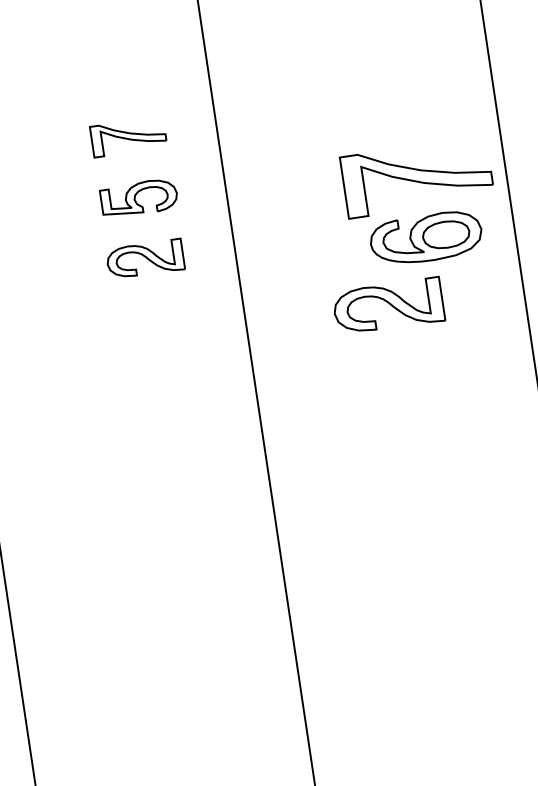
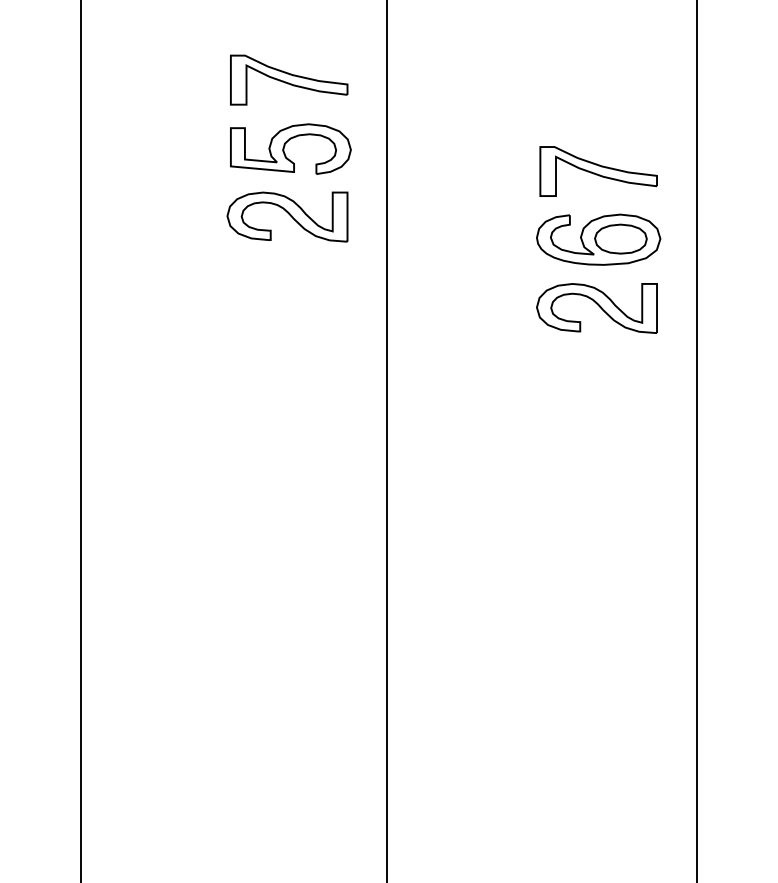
part: (128, 136) -> (289, 79), size x1.43
part: (417, 177) -> (598, 171), size x0.71
part: (138, 197) -> (290, 148), size x1.43
part: (145, 259) -> (287, 216), size x1.43
part: (388, 306) -> (596, 308), moved

